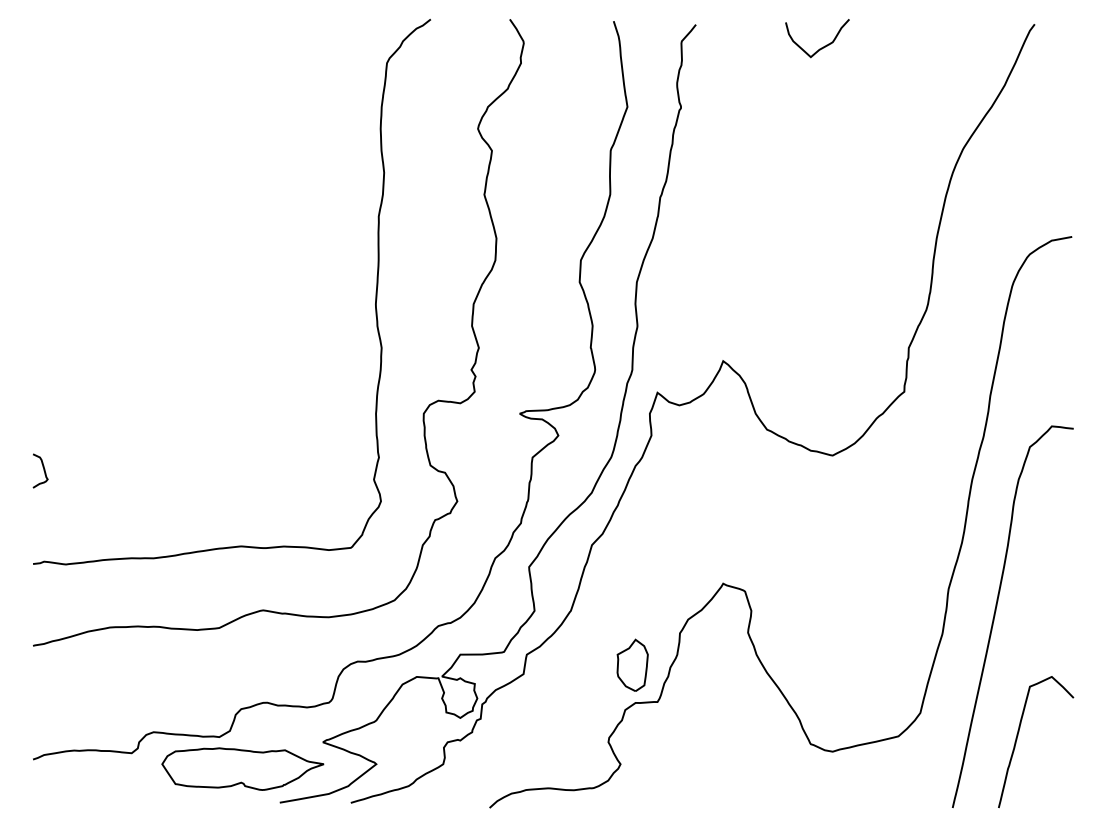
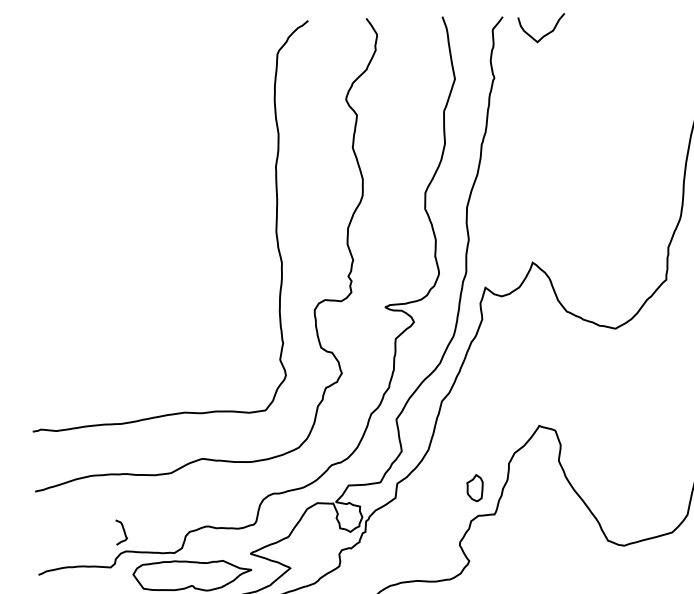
curve: (821, 47) -> (545, 34), moved
curve: (43, 470) -> (123, 531), moved
part: (632, 664) -> (475, 487), size x0.7

